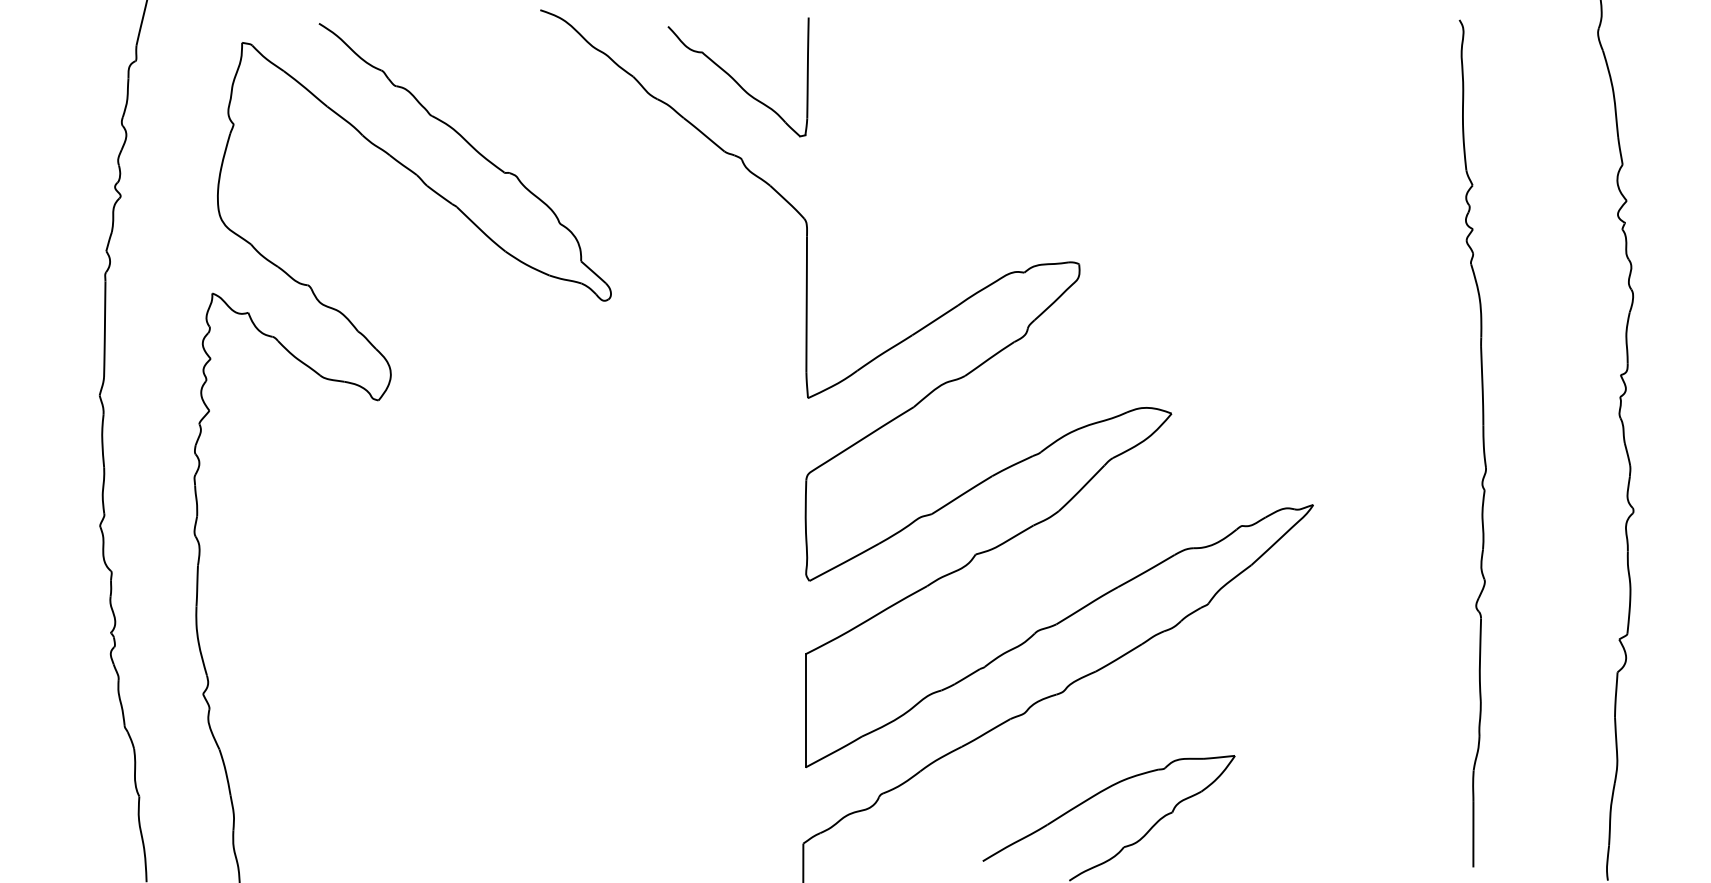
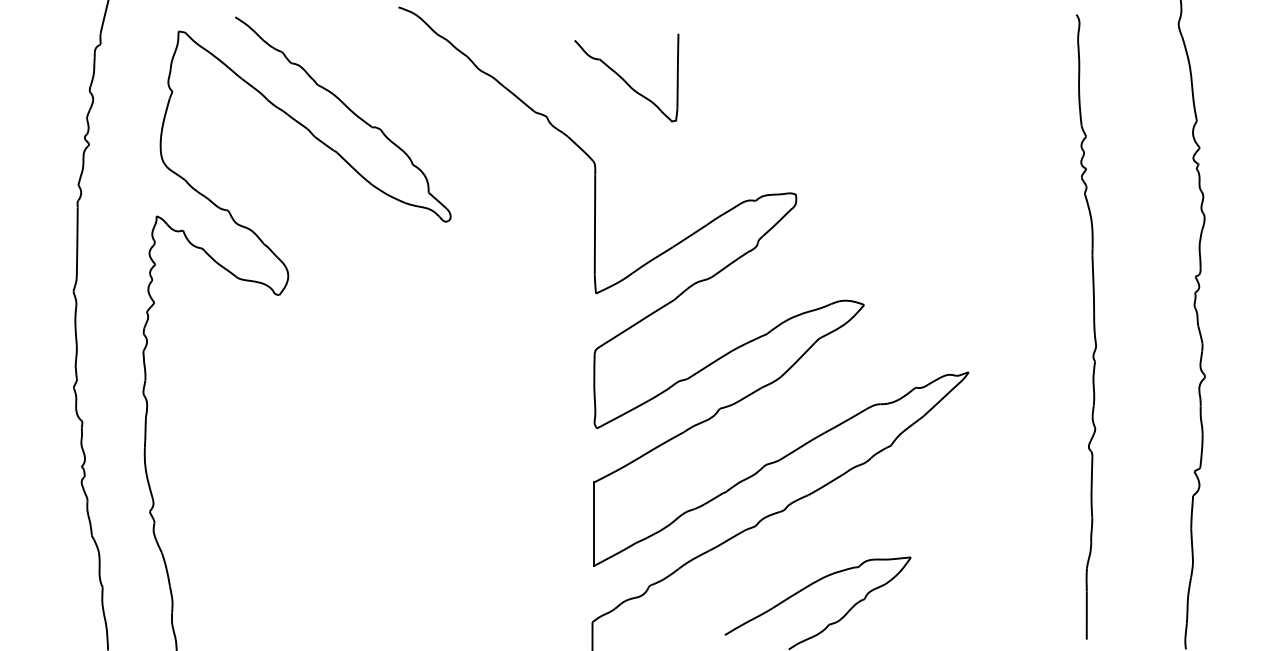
part: (738, 76) -> (626, 77), moved

